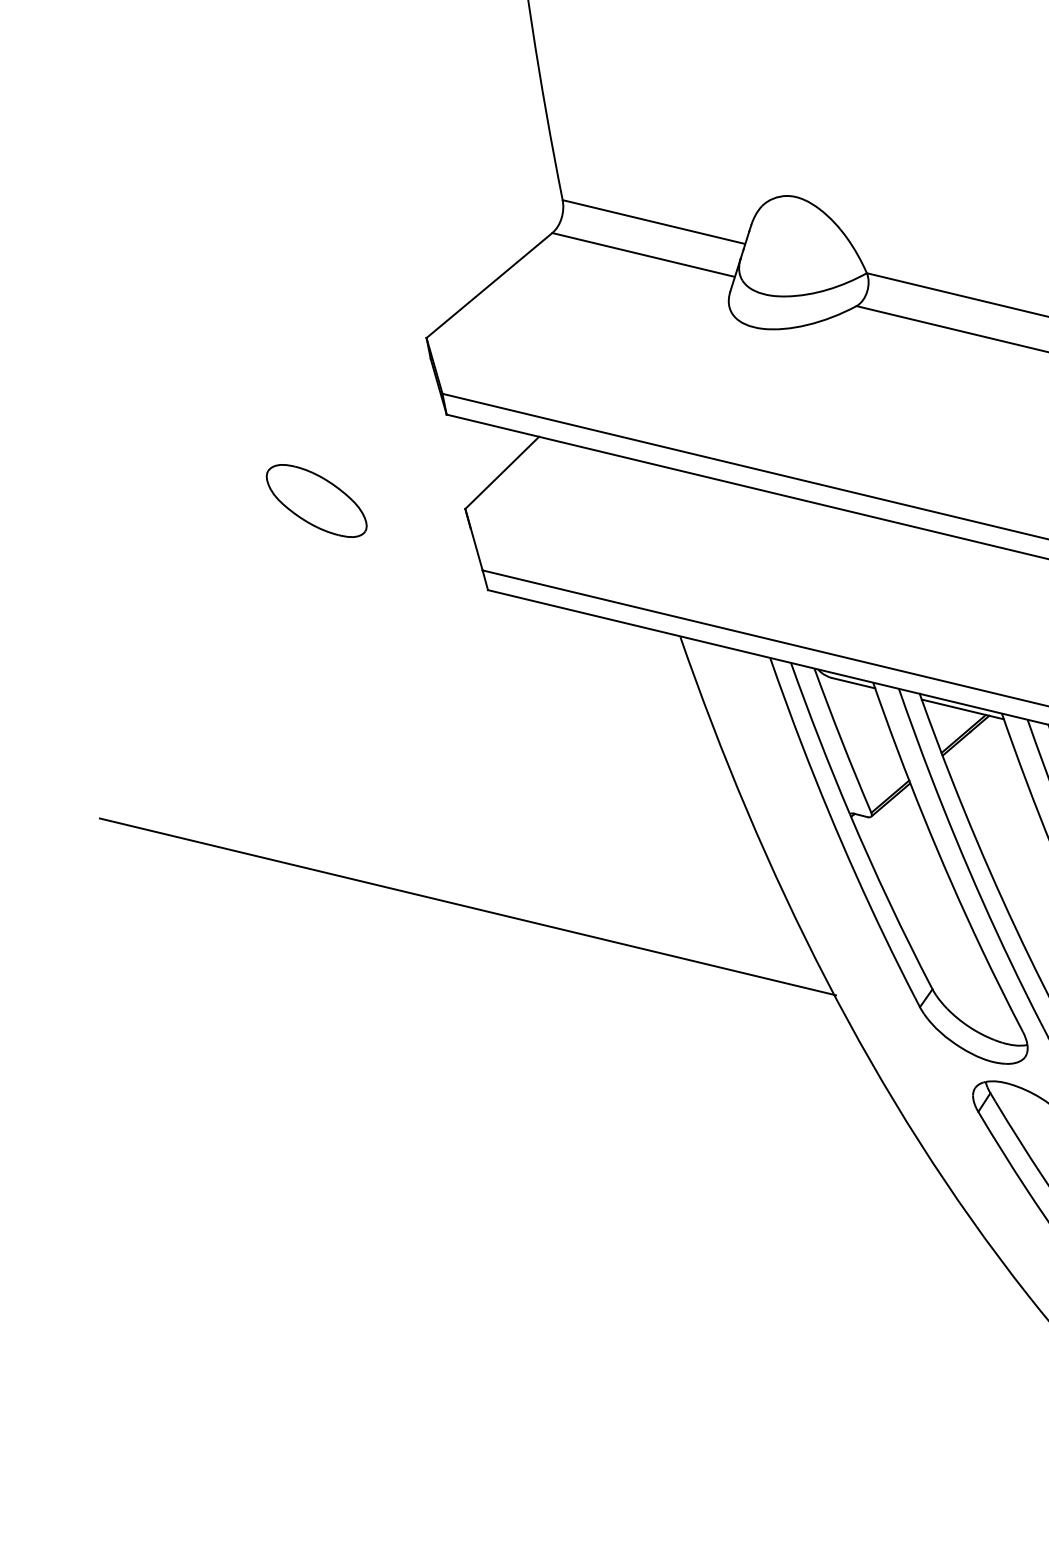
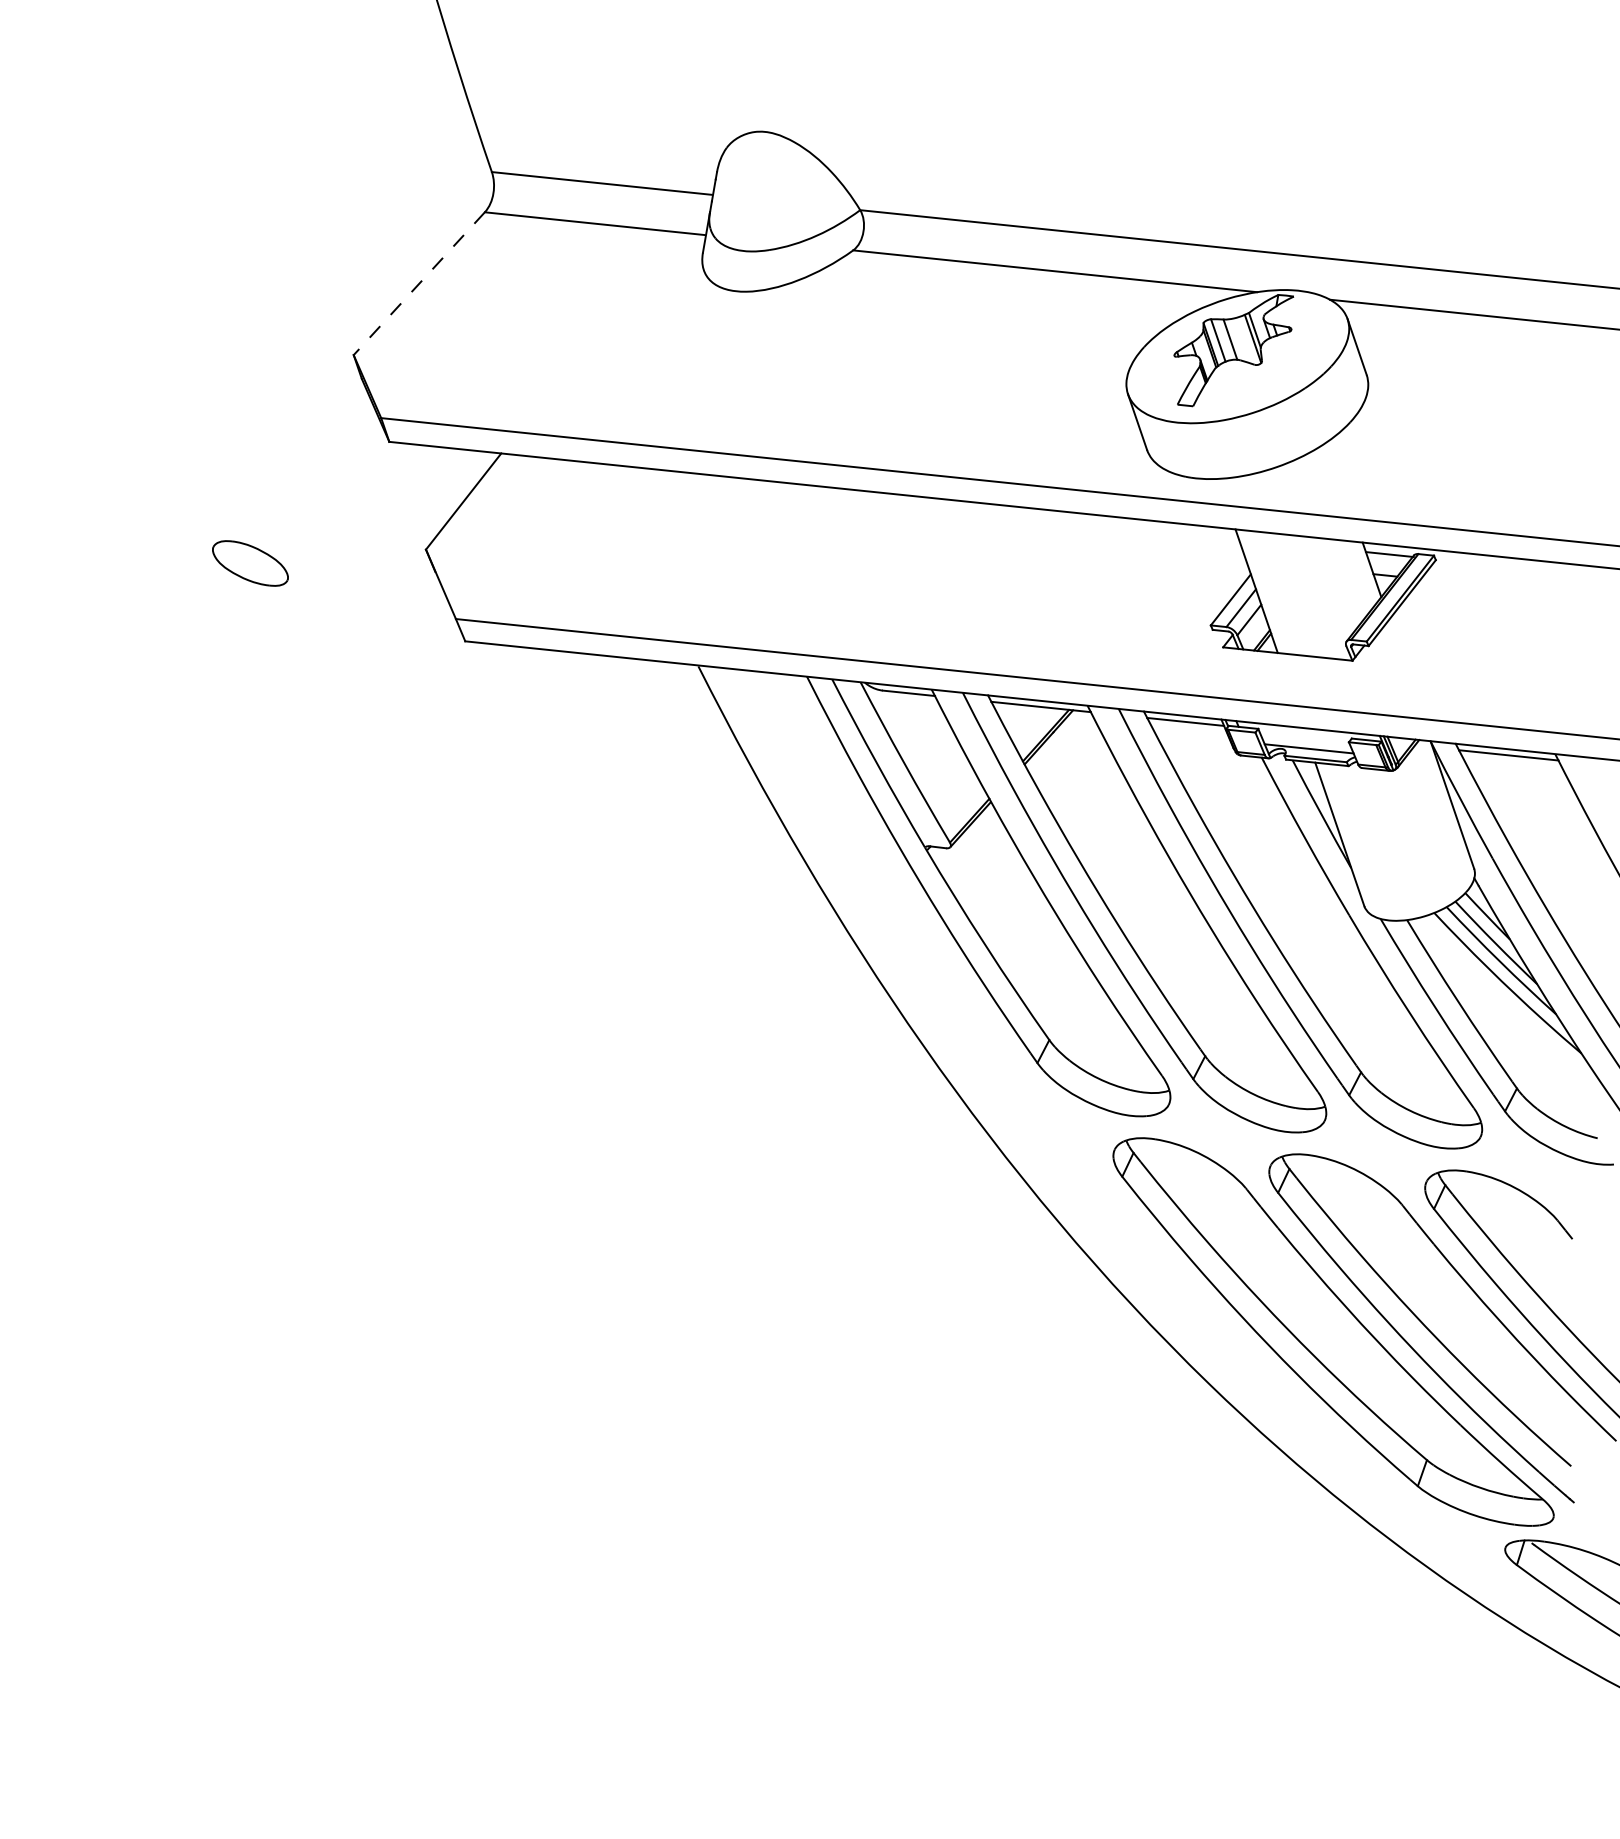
line: (489, 285) -> (419, 283), solid -> dashed
part: (316, 500) -> (250, 563), size x0.6
line: (468, 907) -> (491, 1016), removed

